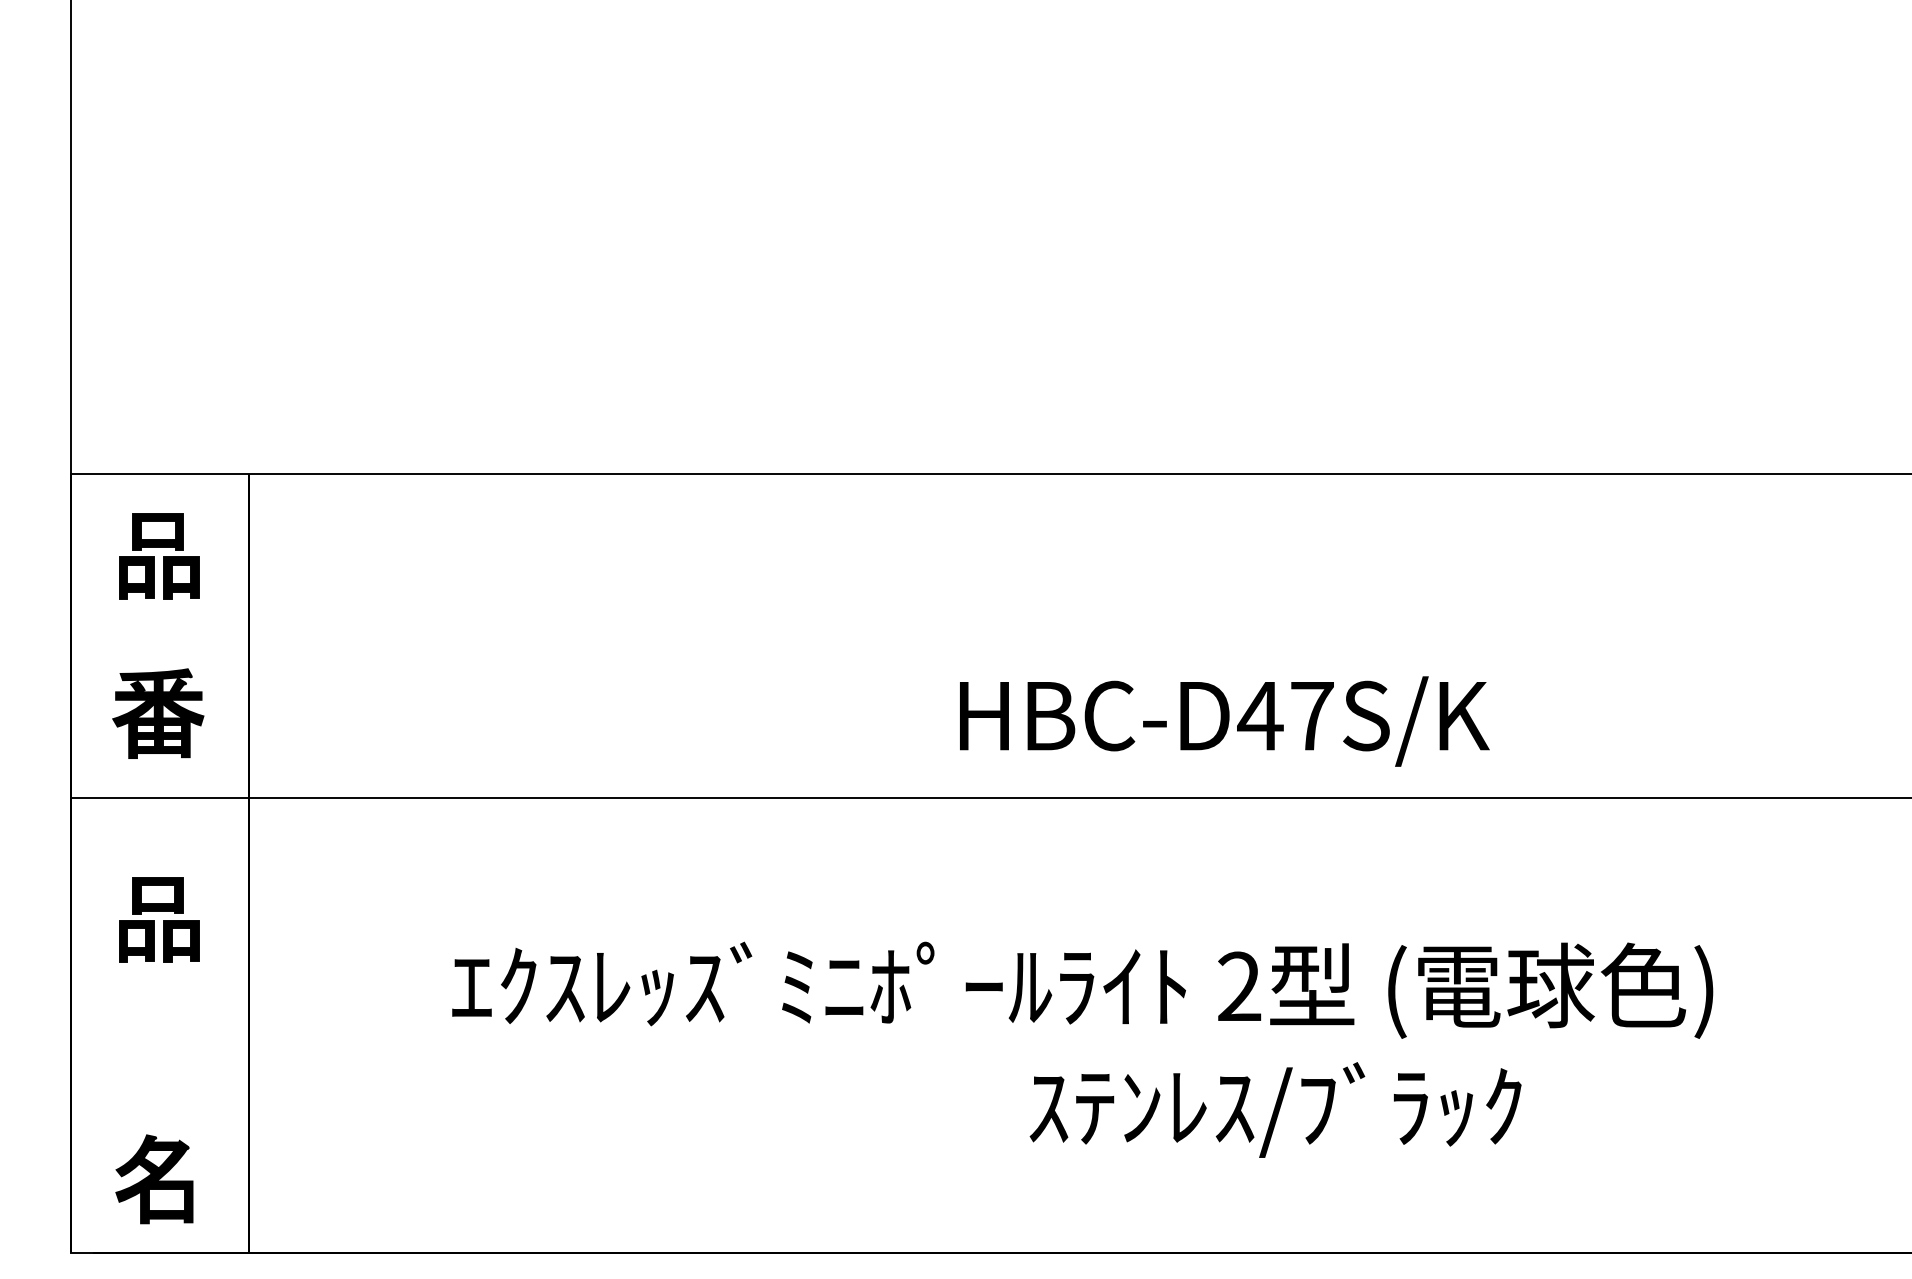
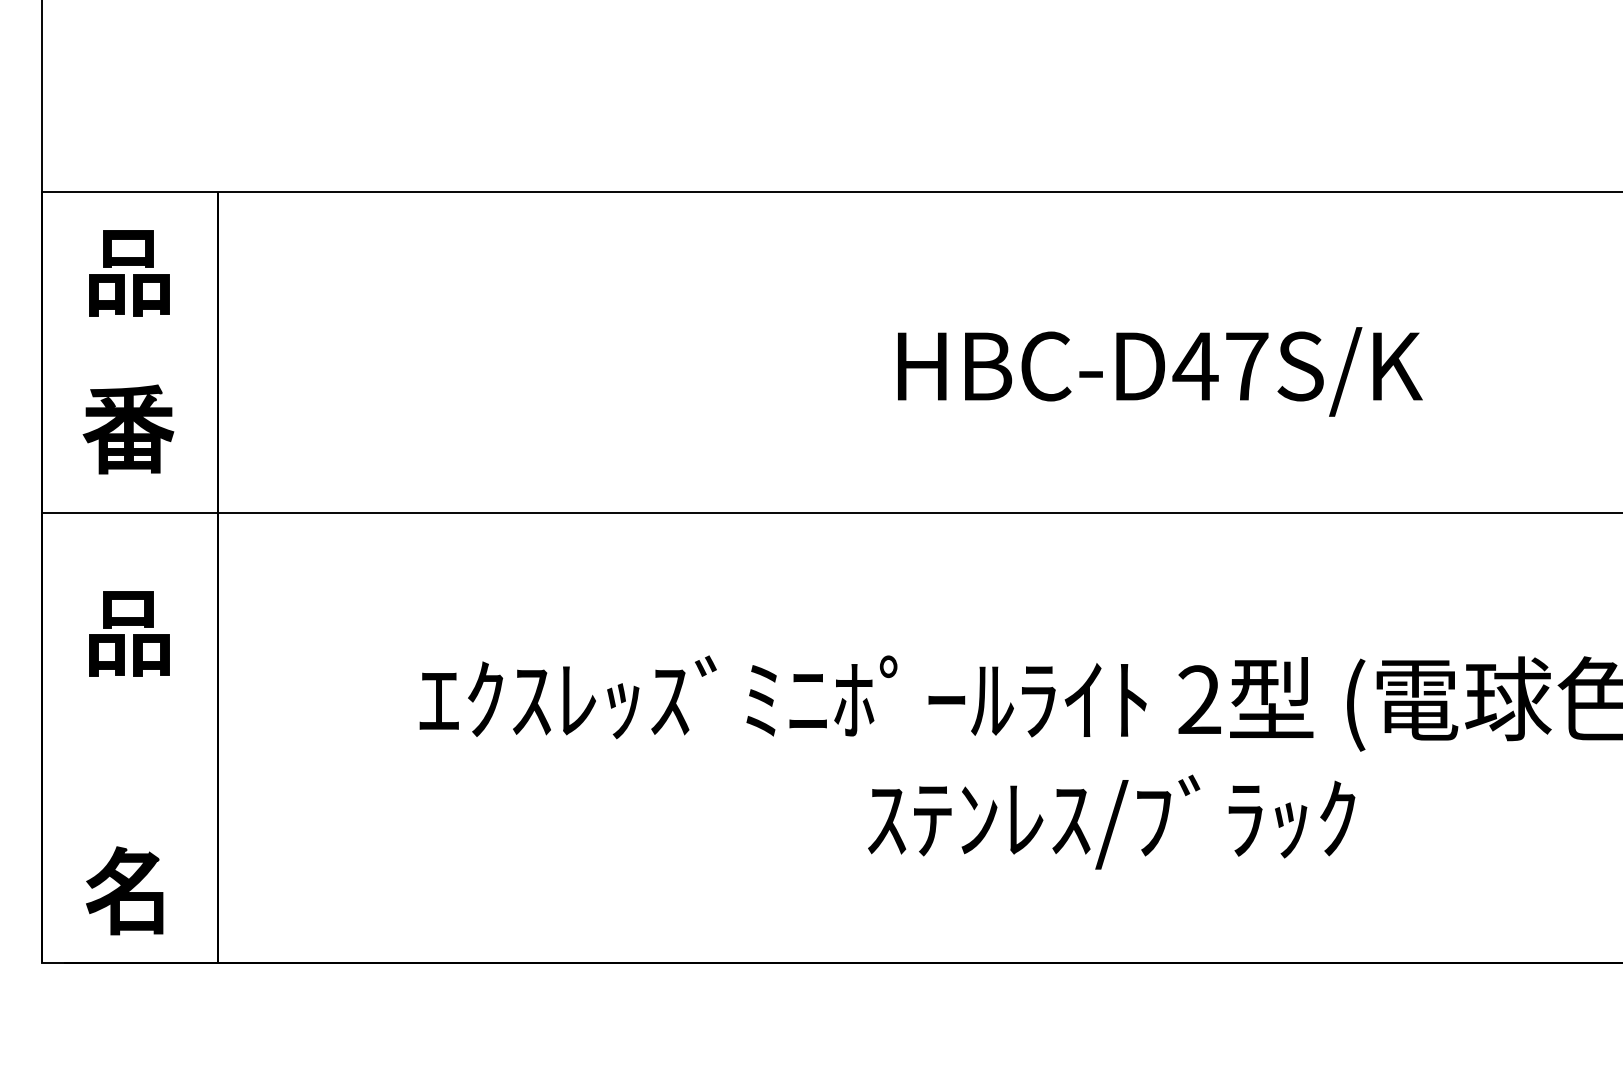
text: (1224, 721) -> (1160, 371), moved
text: (1275, 1109) -> (1111, 821), moved

